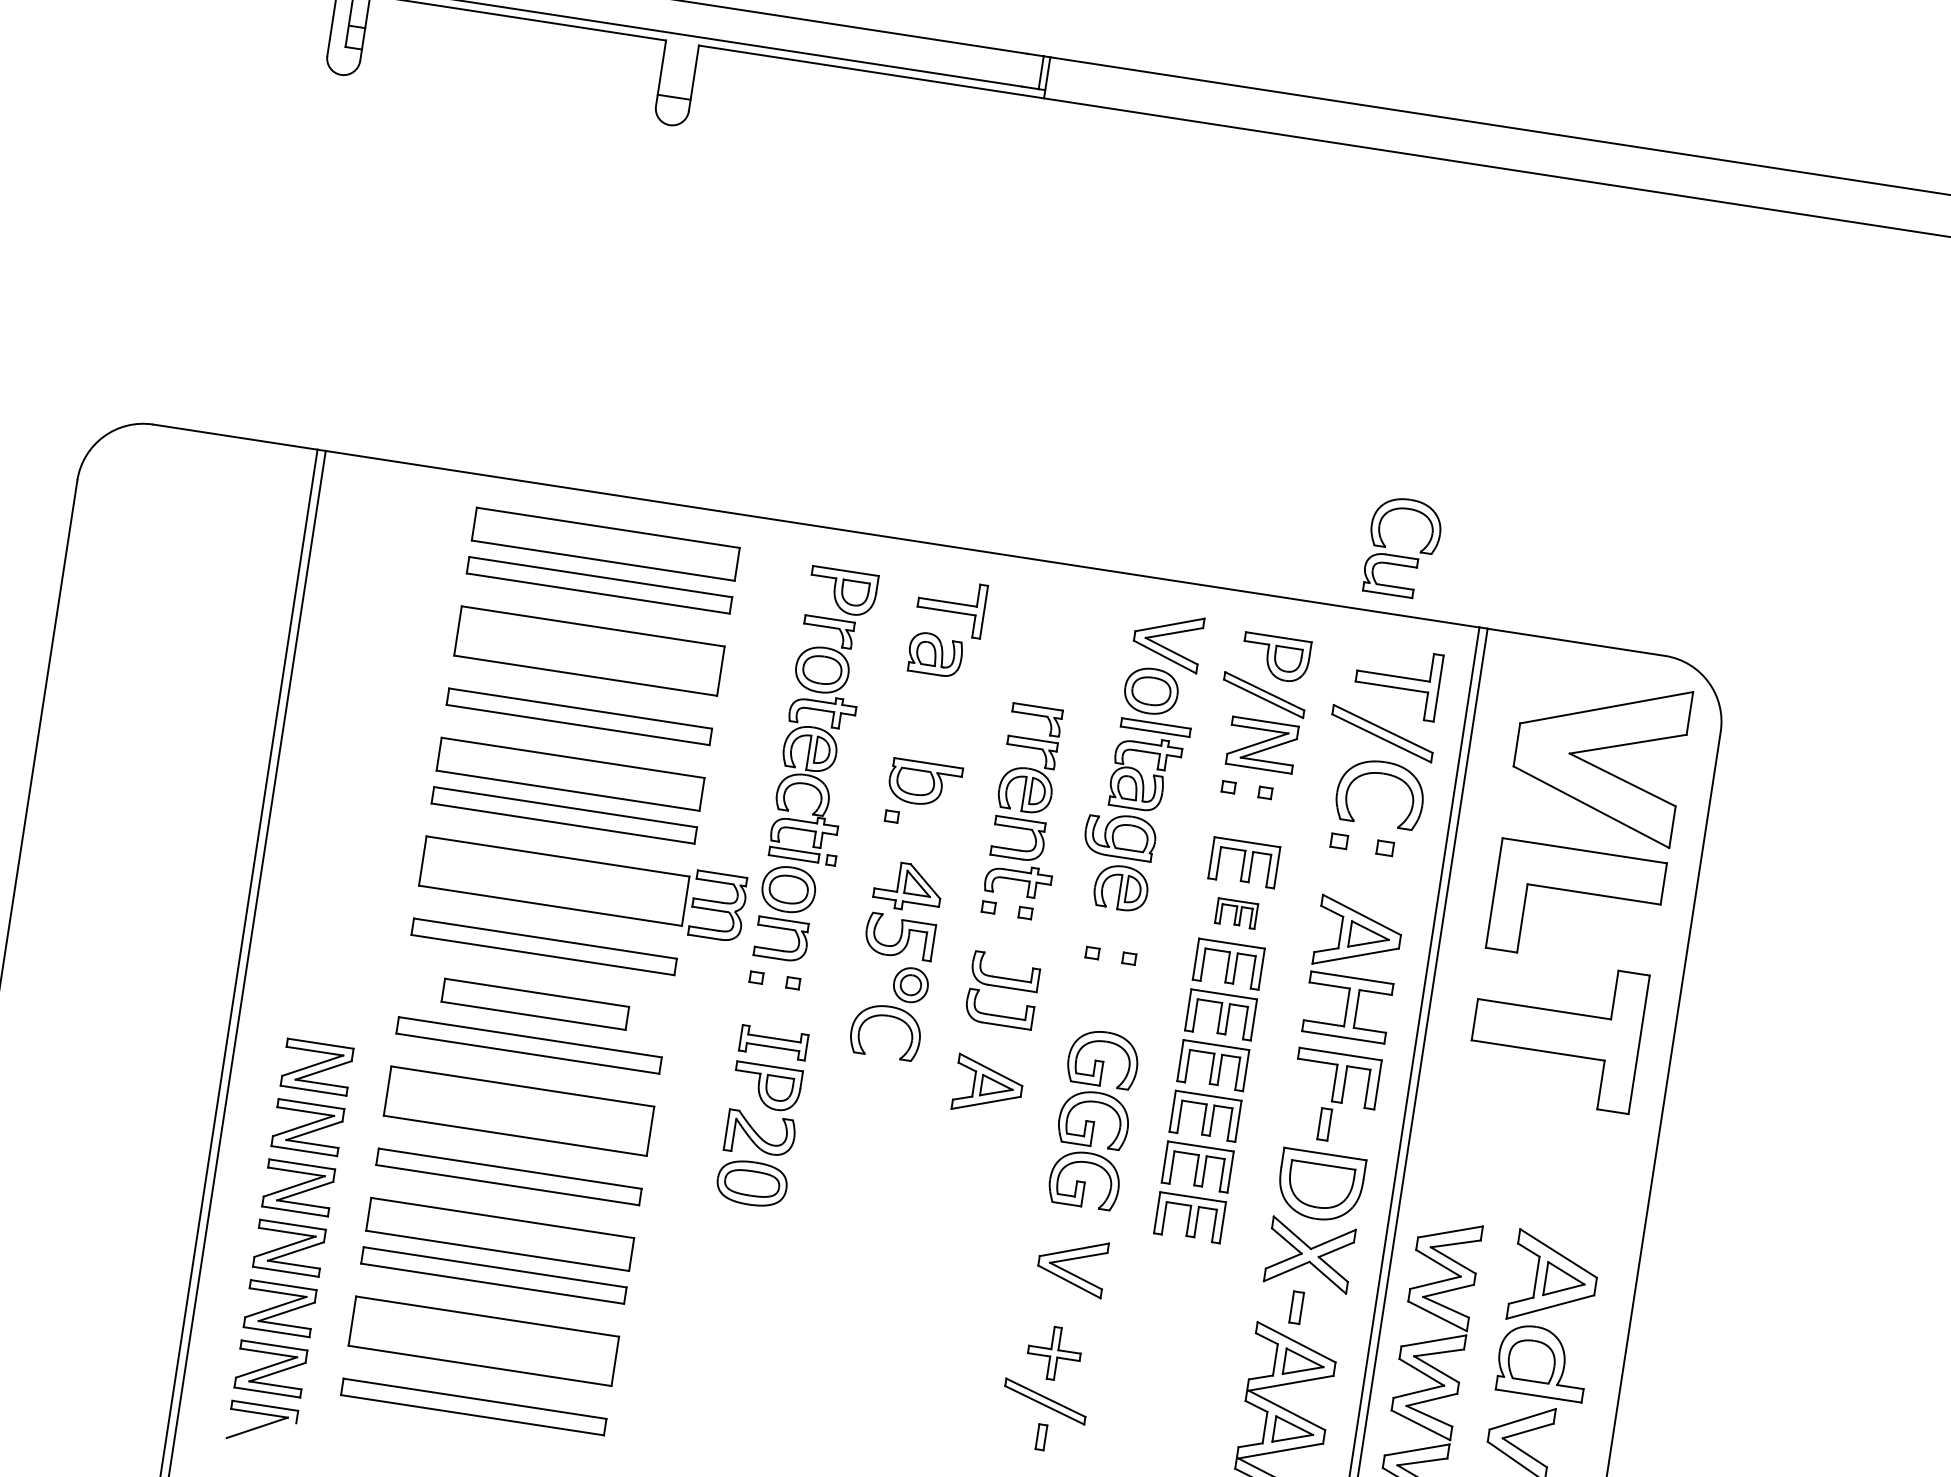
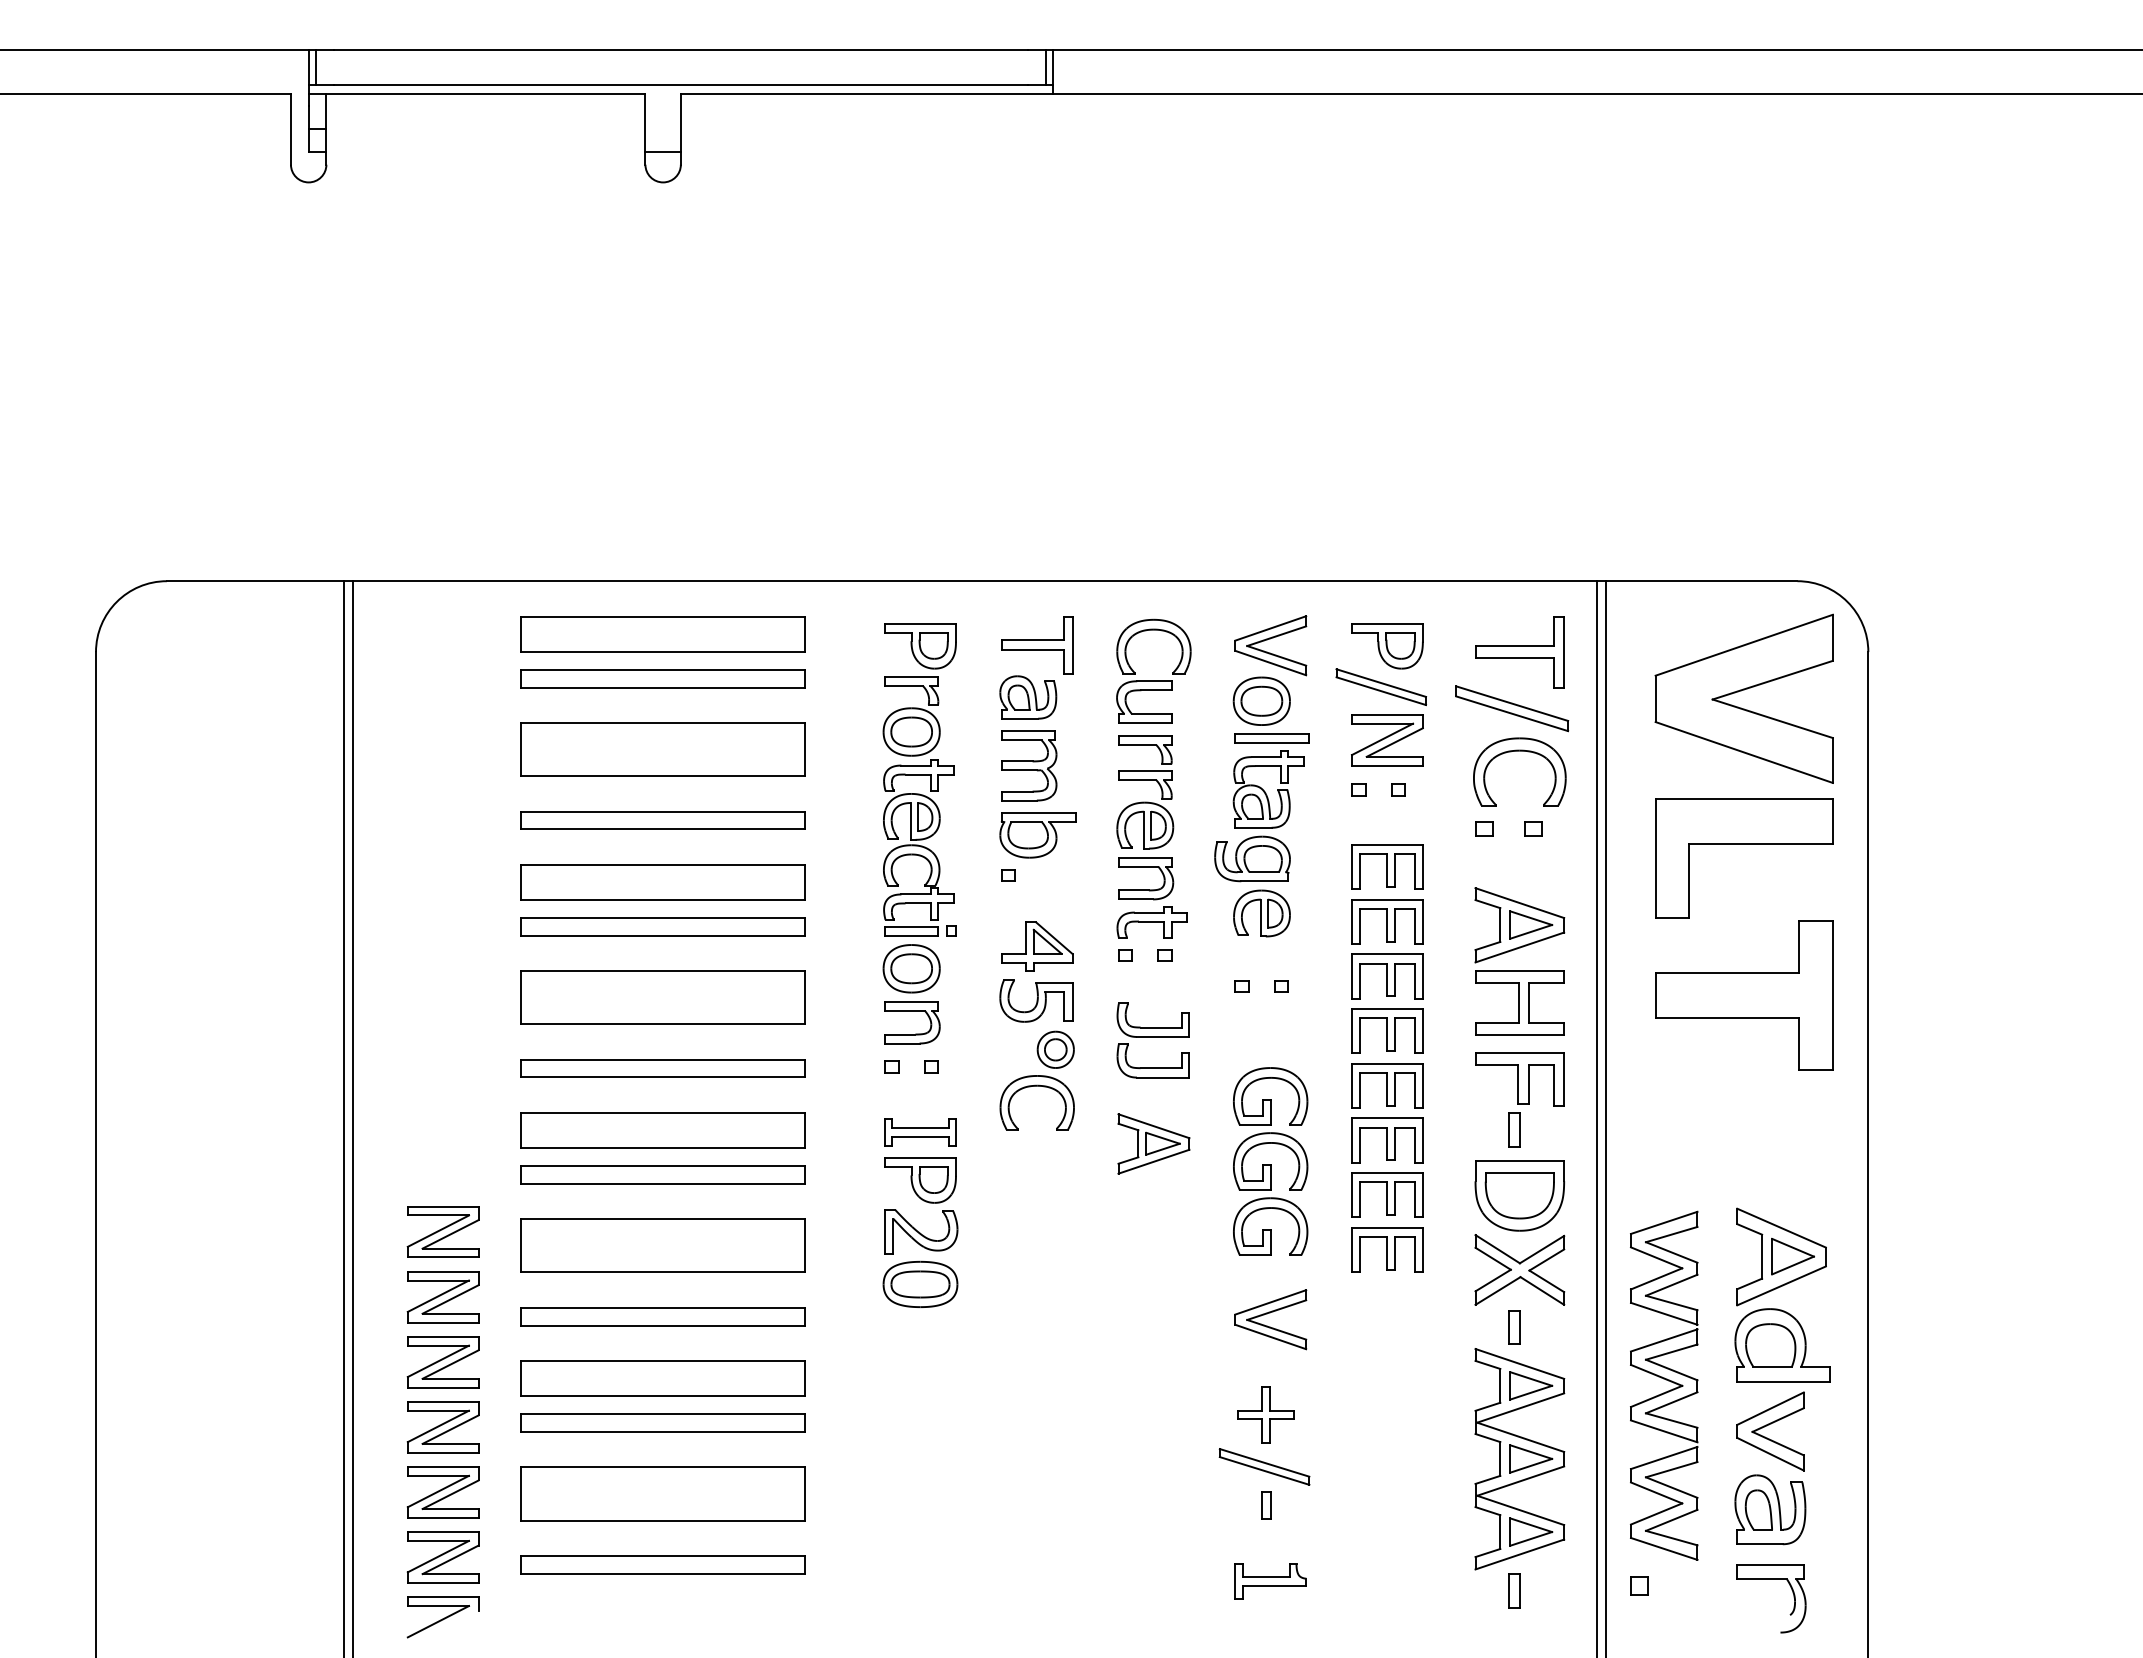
part: (1401, 556) -> (1153, 680), moved
part: (718, 906) -> (1029, 765), moved
part: (1236, 913) -> (1387, 921), size x1.67
part: (534, 1004) -> (662, 1130), size x1.43

